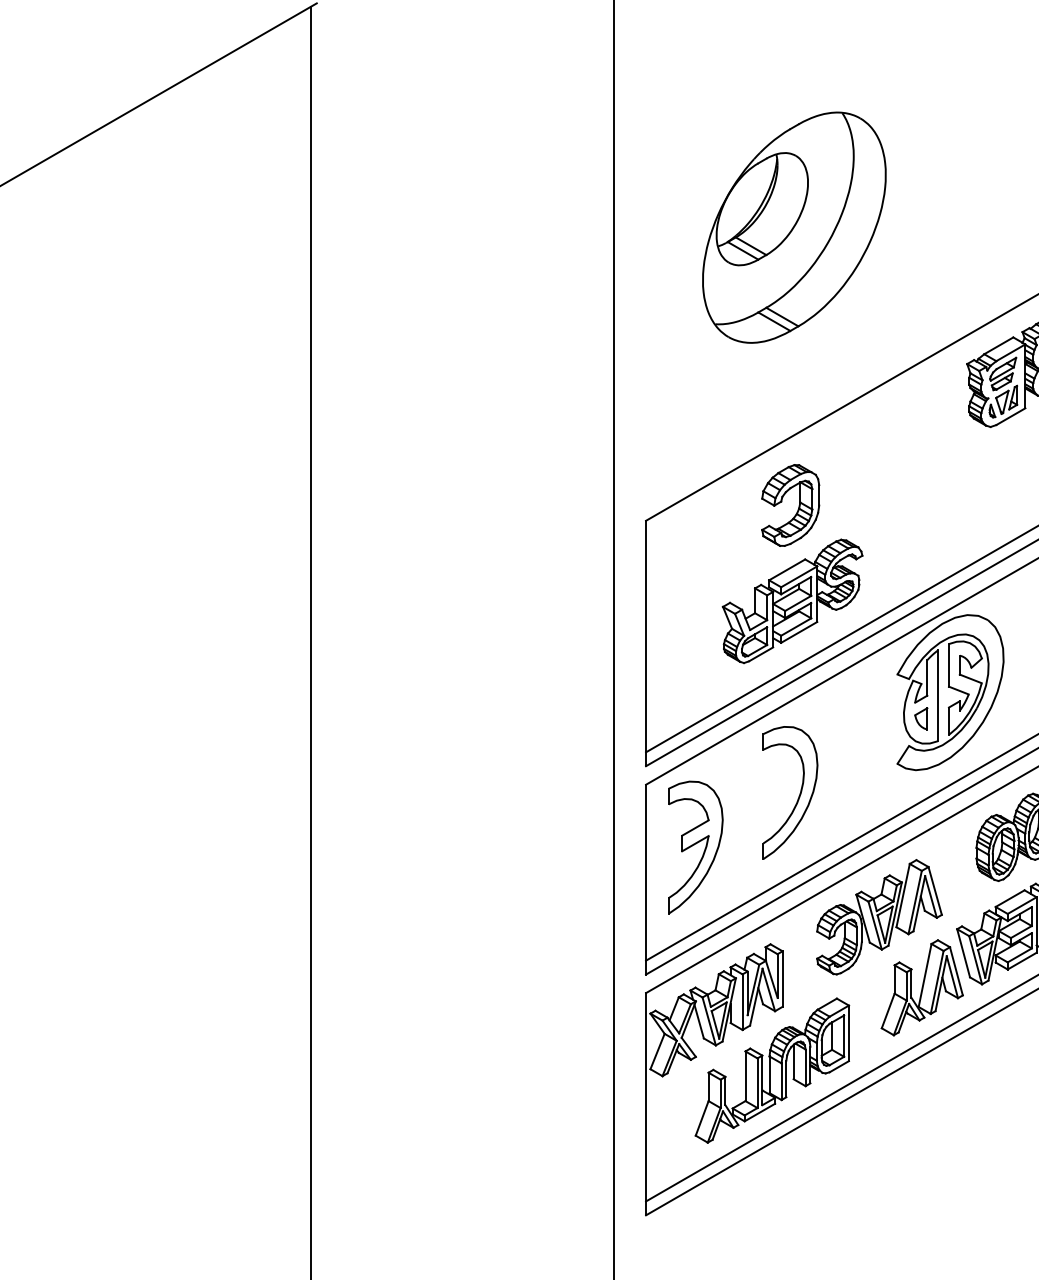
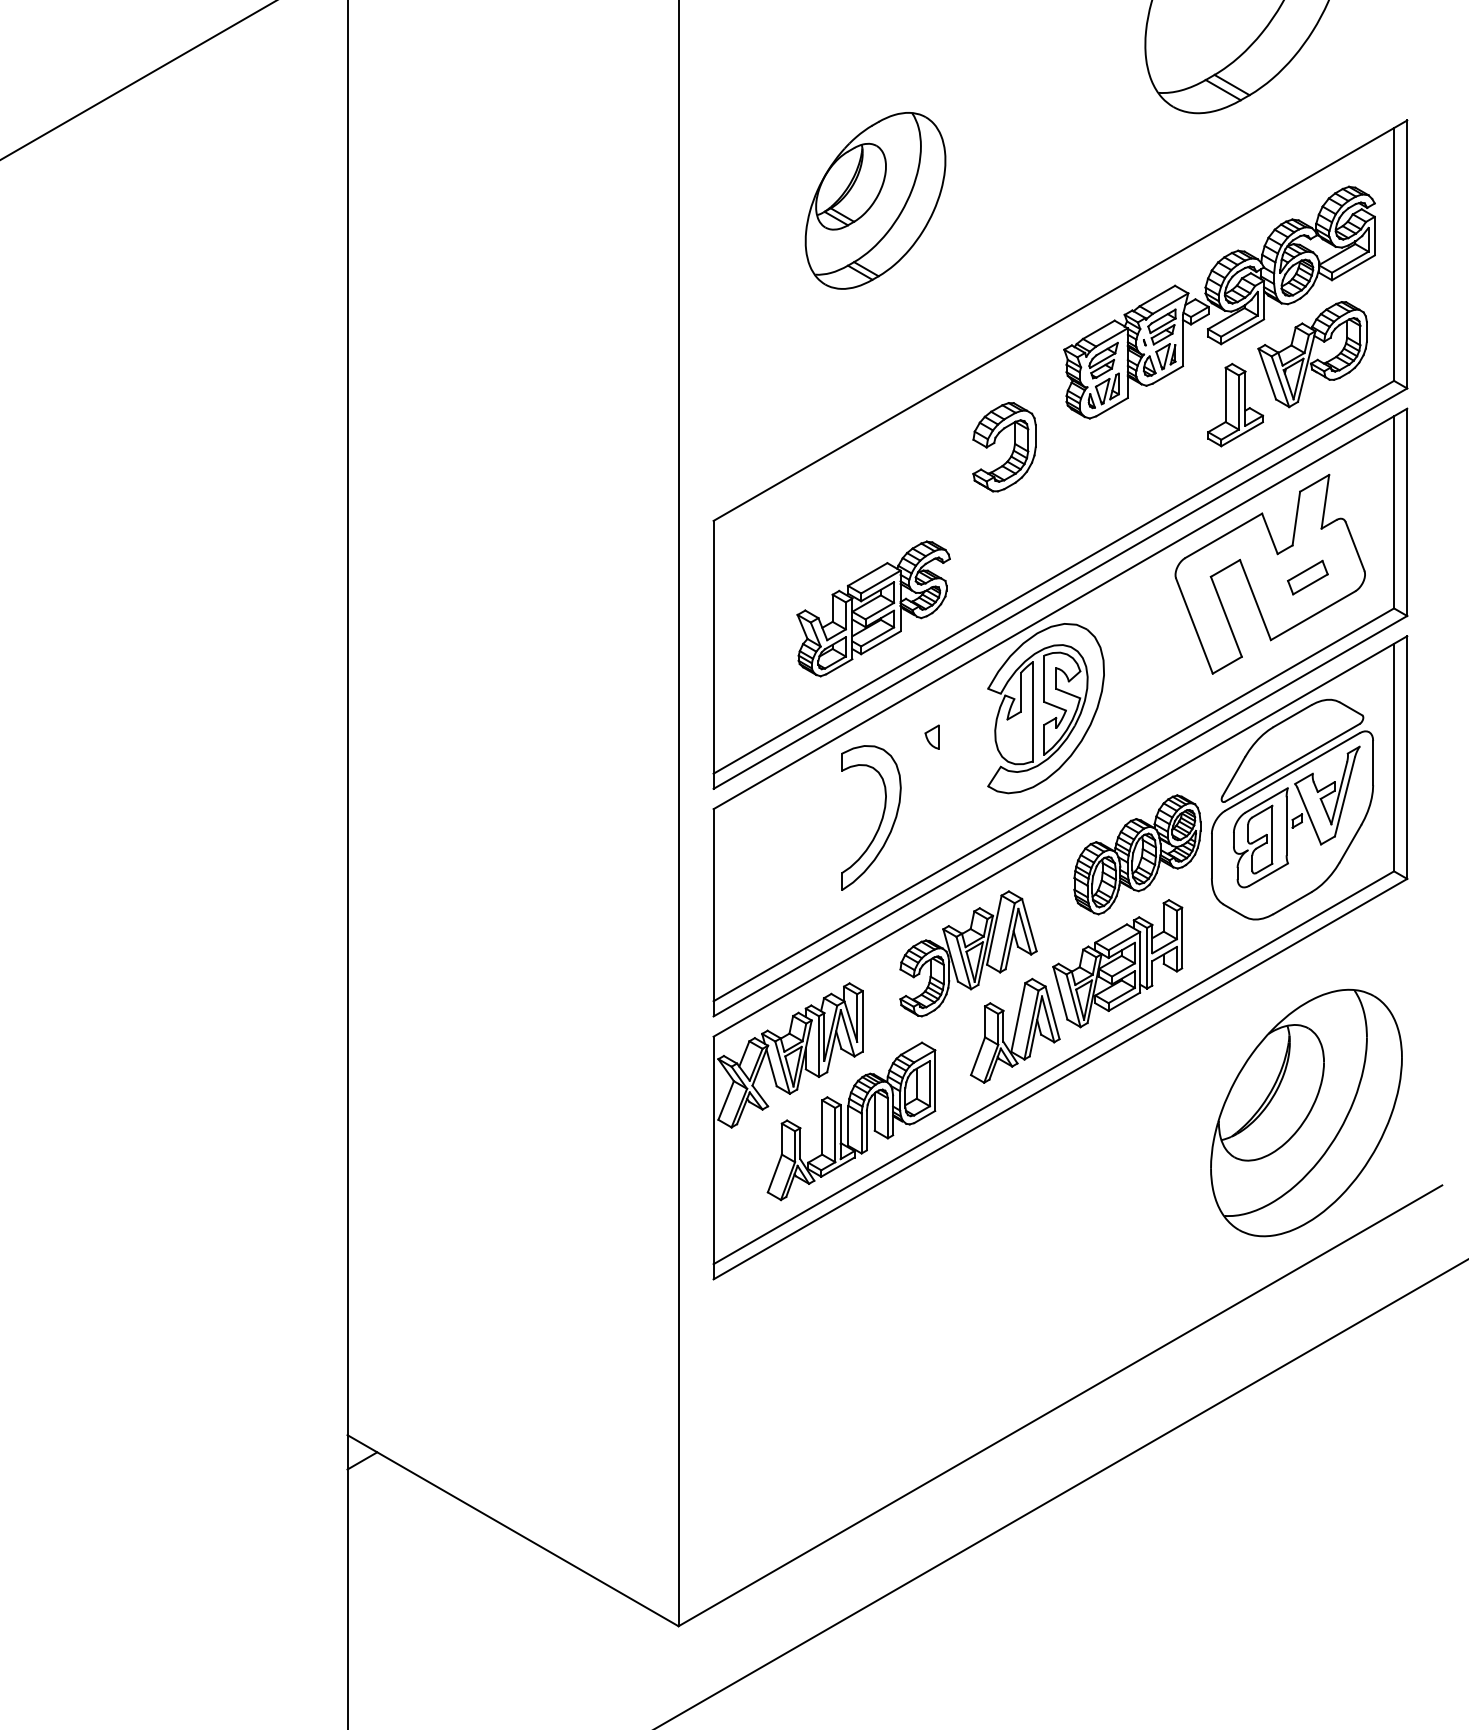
part: (794, 227) -> (875, 200), size x0.7
part: (797, 508) -> (1012, 450), moved
part: (920, 718) -> (931, 736), moved
part: (695, 847) -> (767, 877), removed

